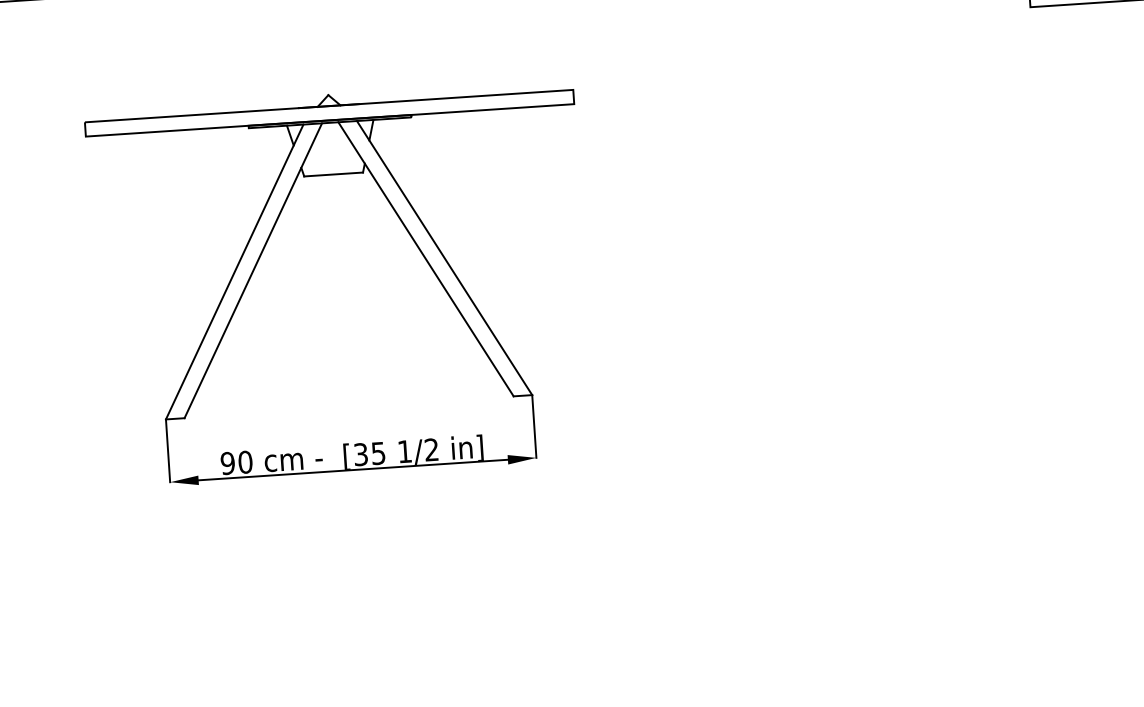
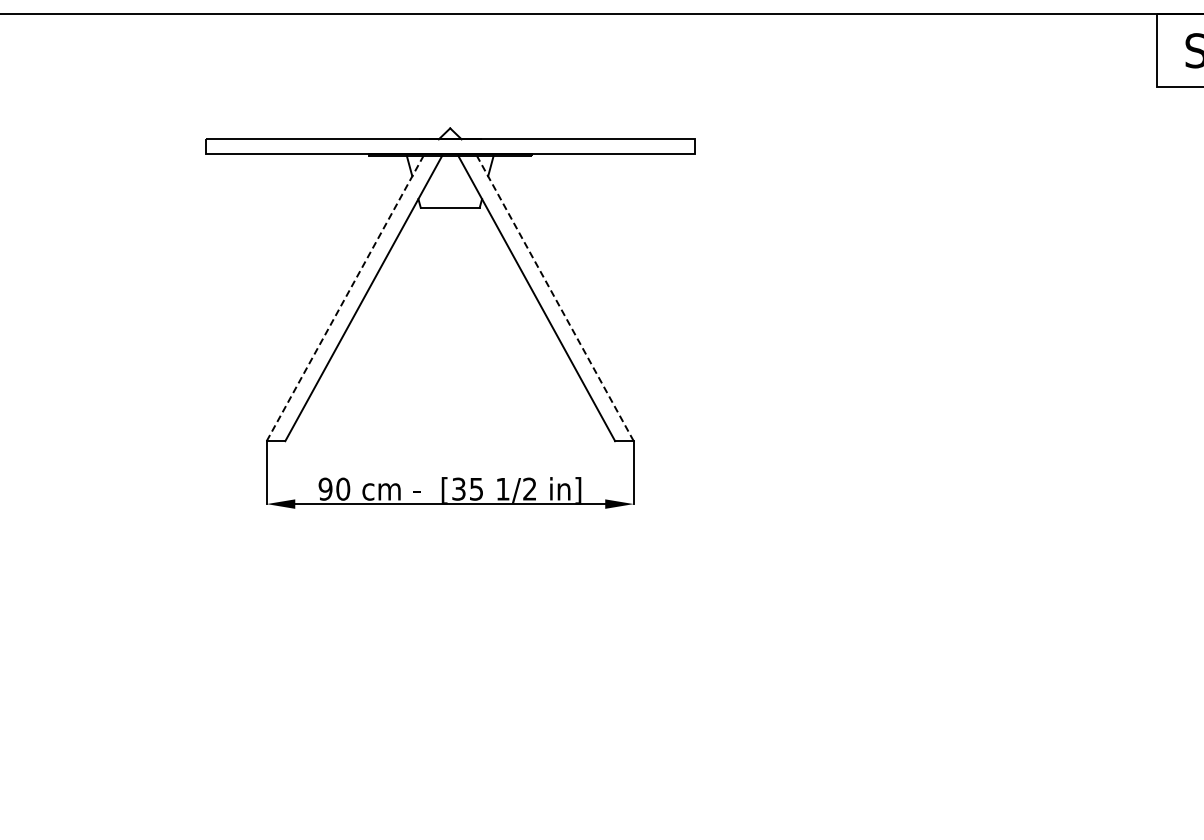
line: (444, 257) -> (555, 298), solid -> dashed
line: (235, 271) -> (345, 298), solid -> dashed

